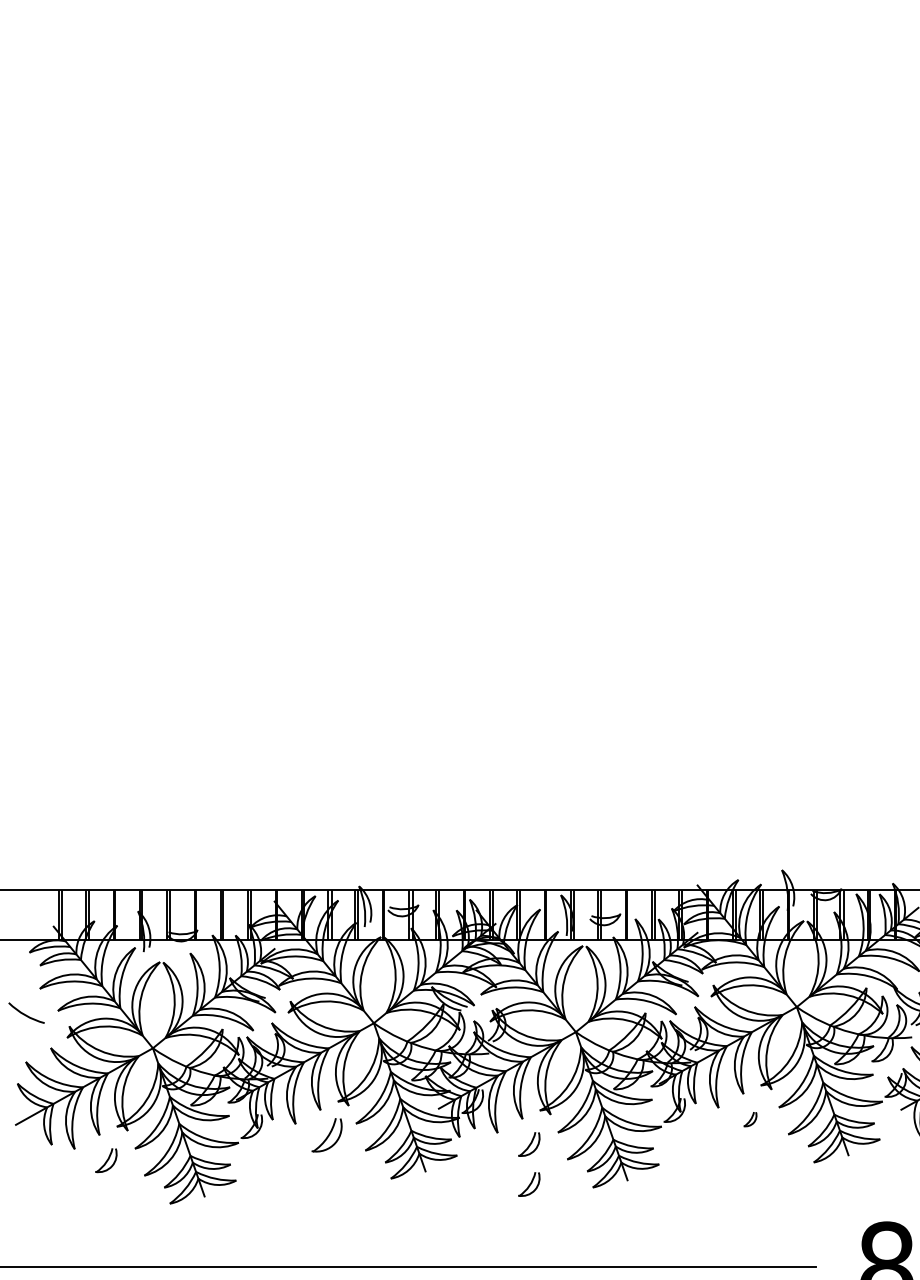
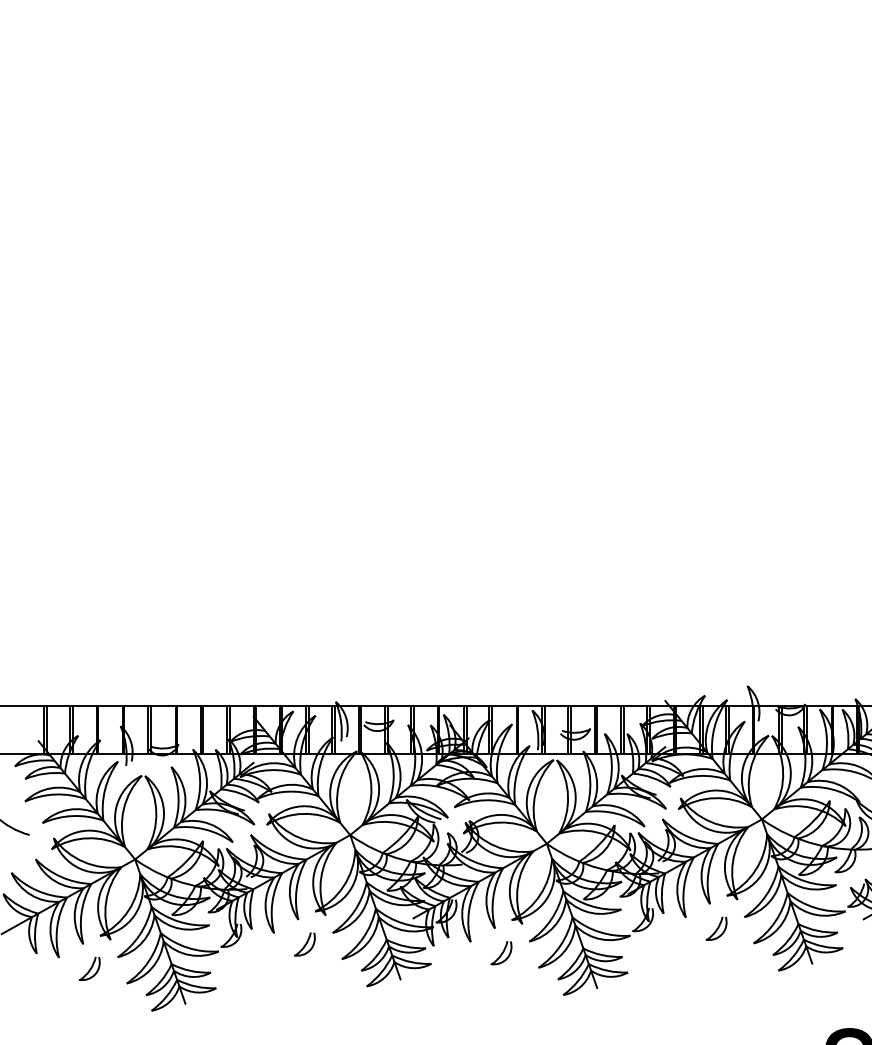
part: (750, 1119) -> (716, 928), size x1.67
part: (327, 1135) -> (305, 944), size x0.71
part: (529, 1184) -> (501, 992), removed

